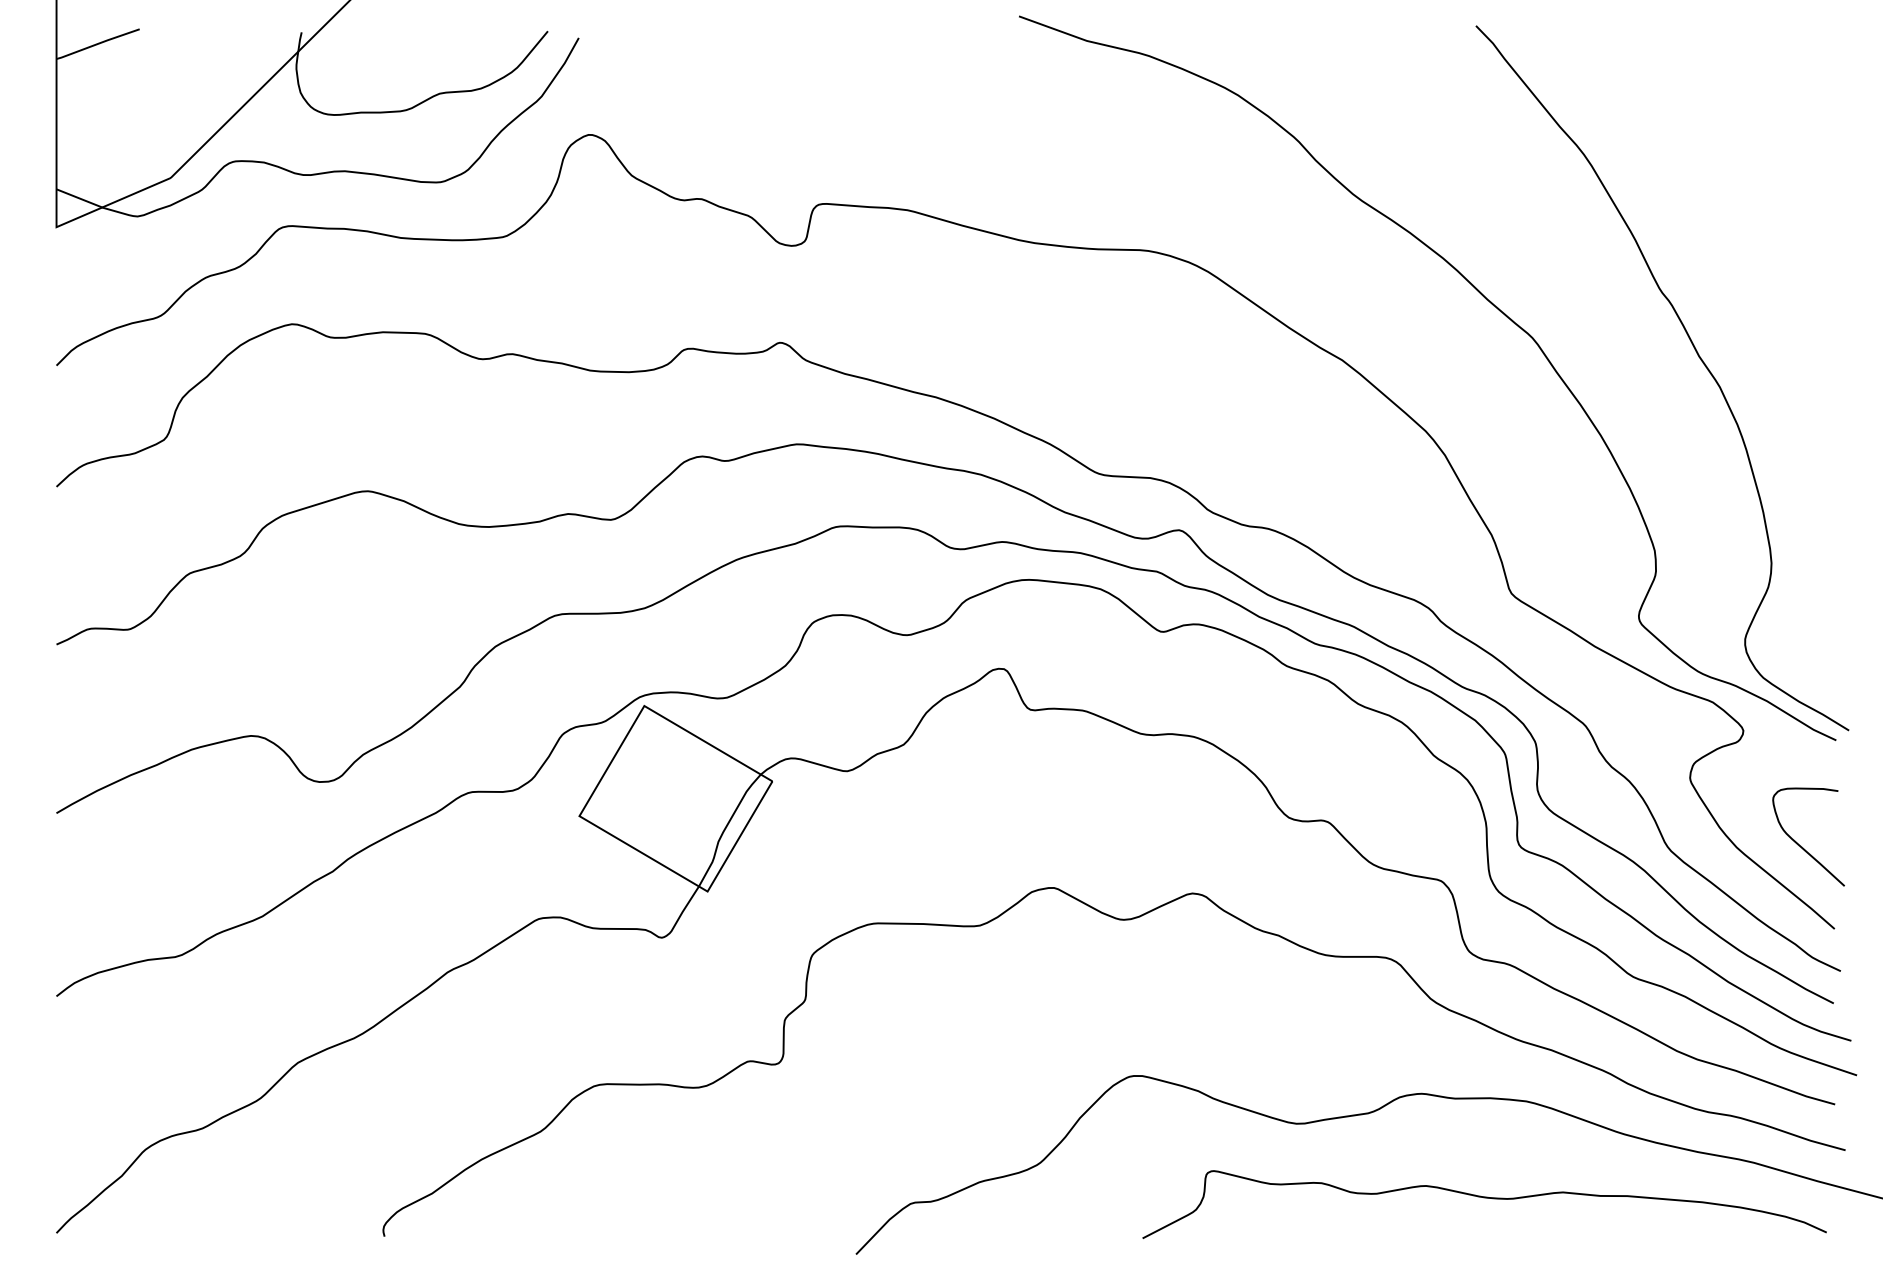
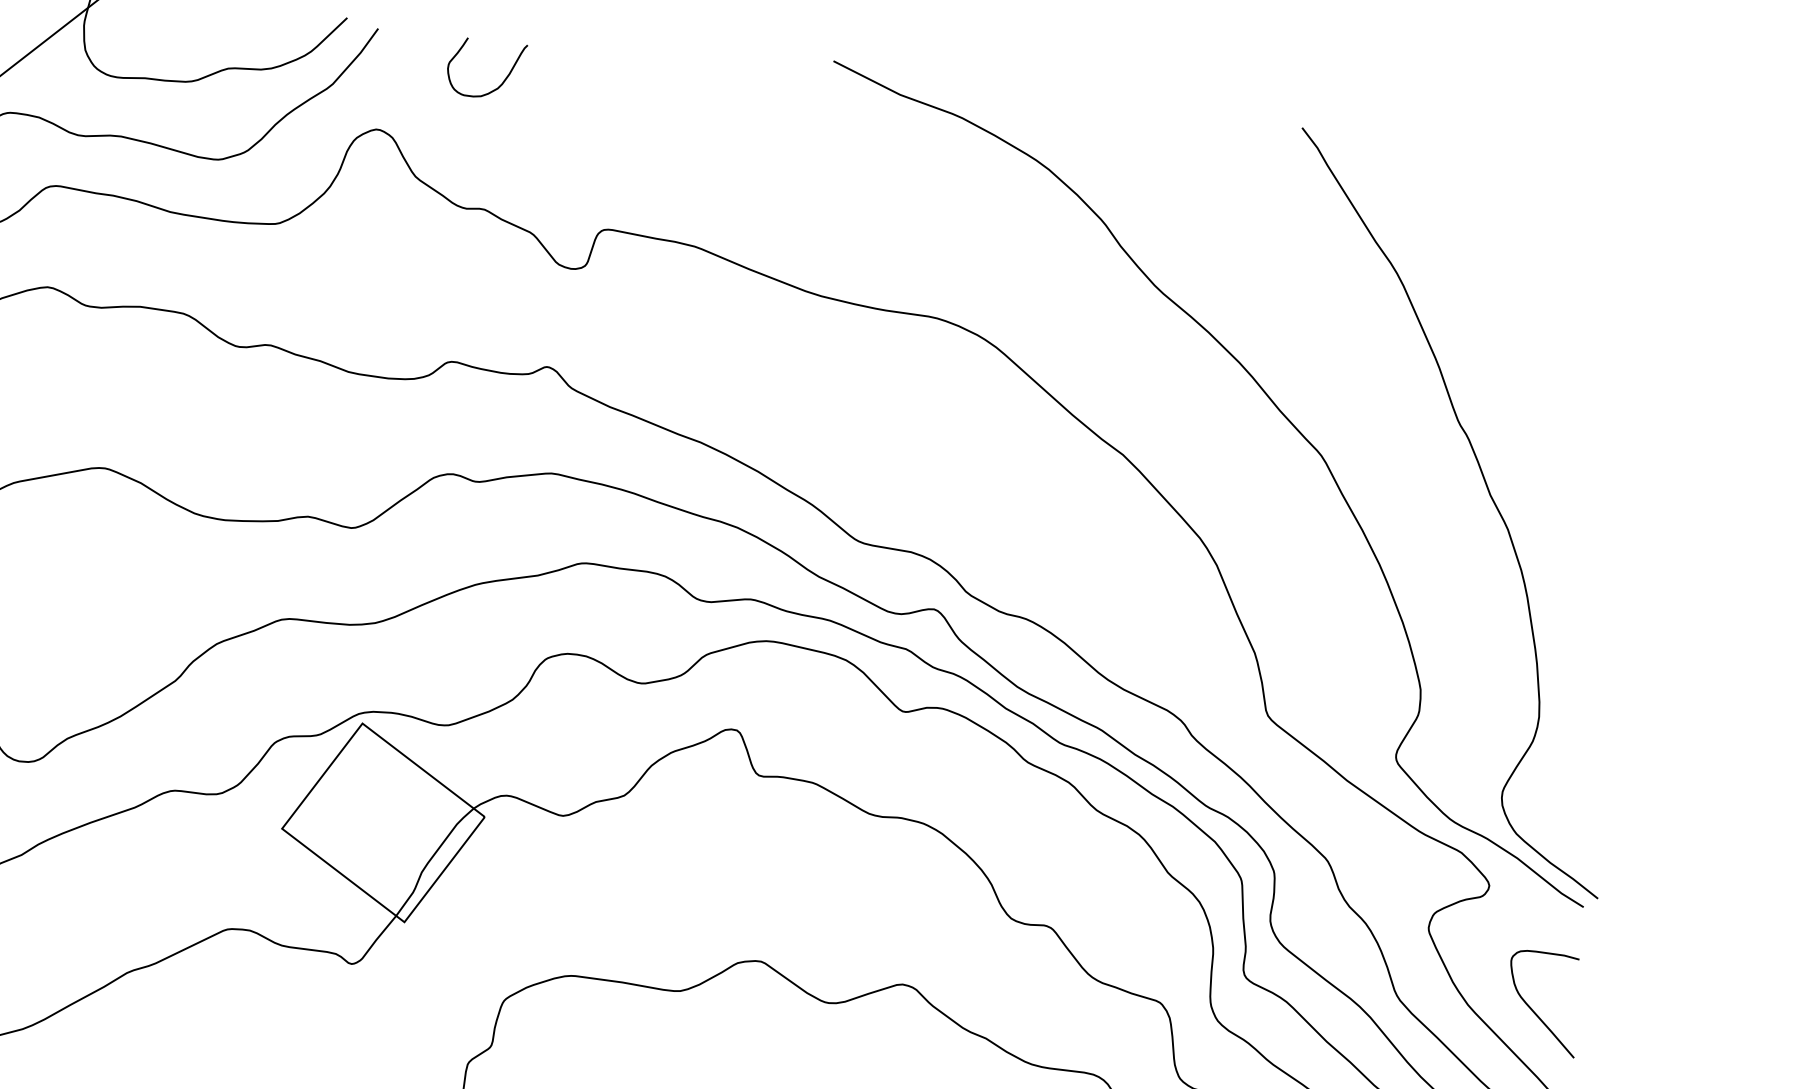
curve: (704, 73) -> (503, 80), added

